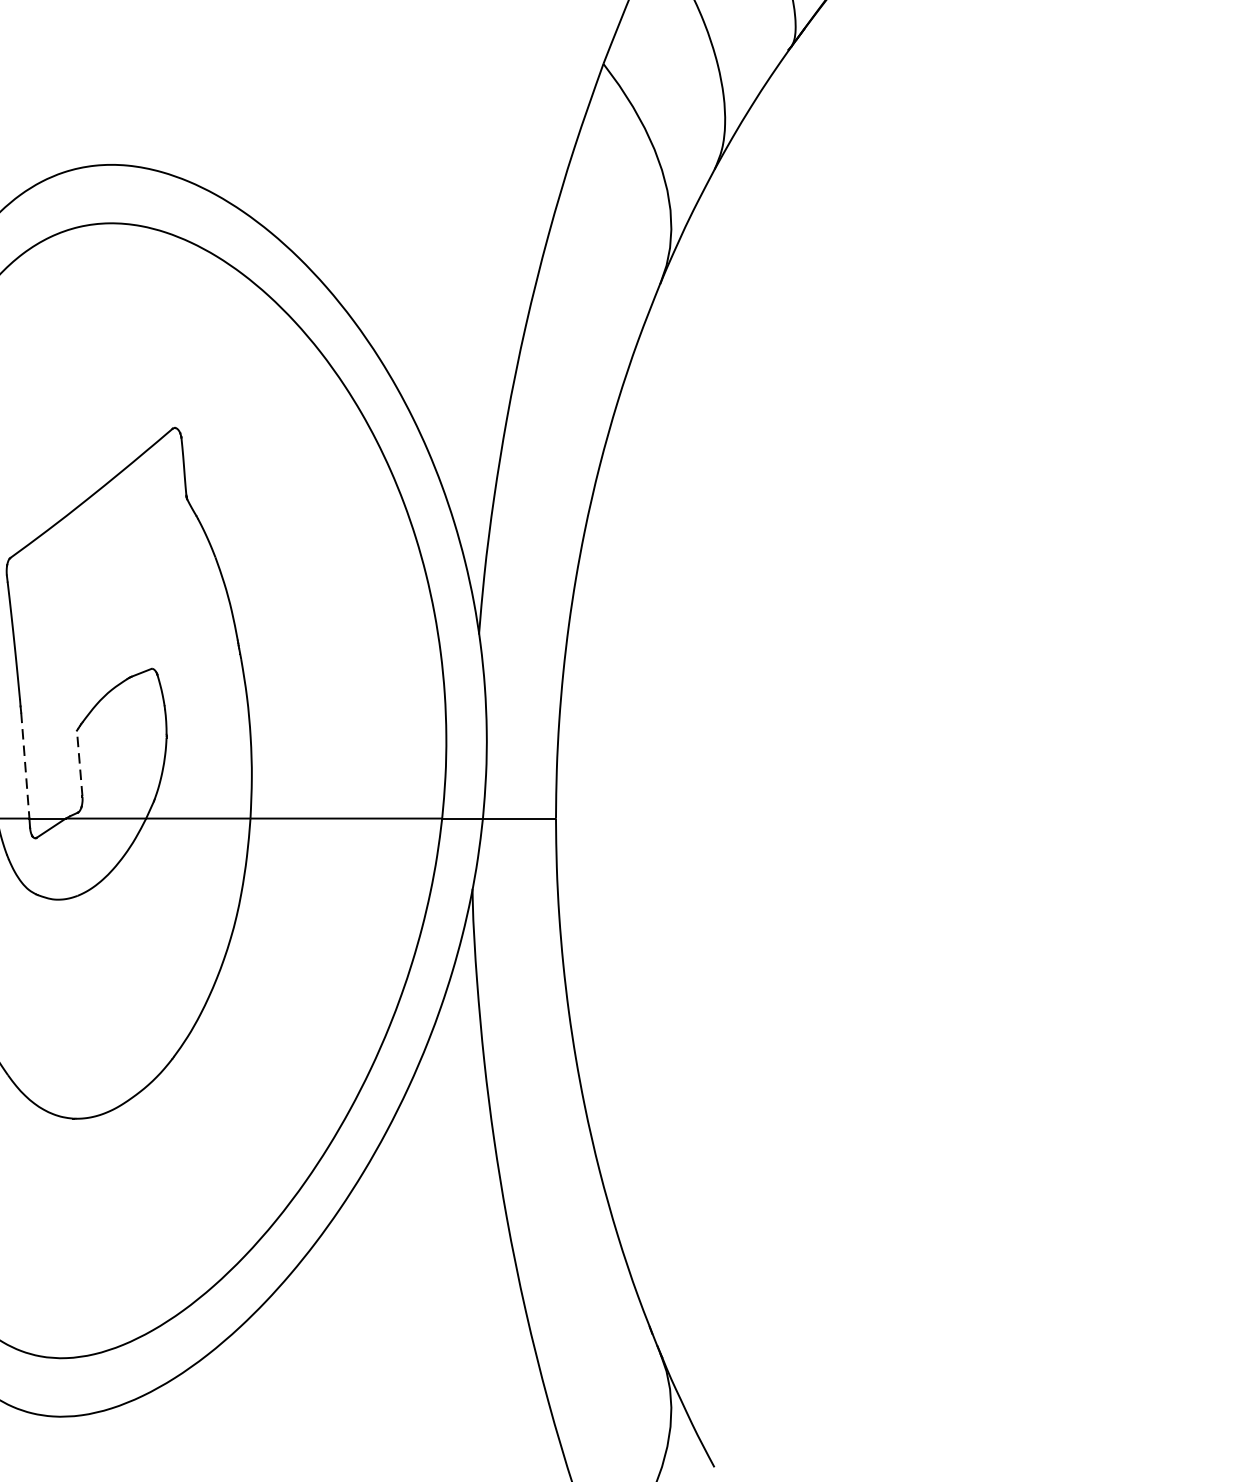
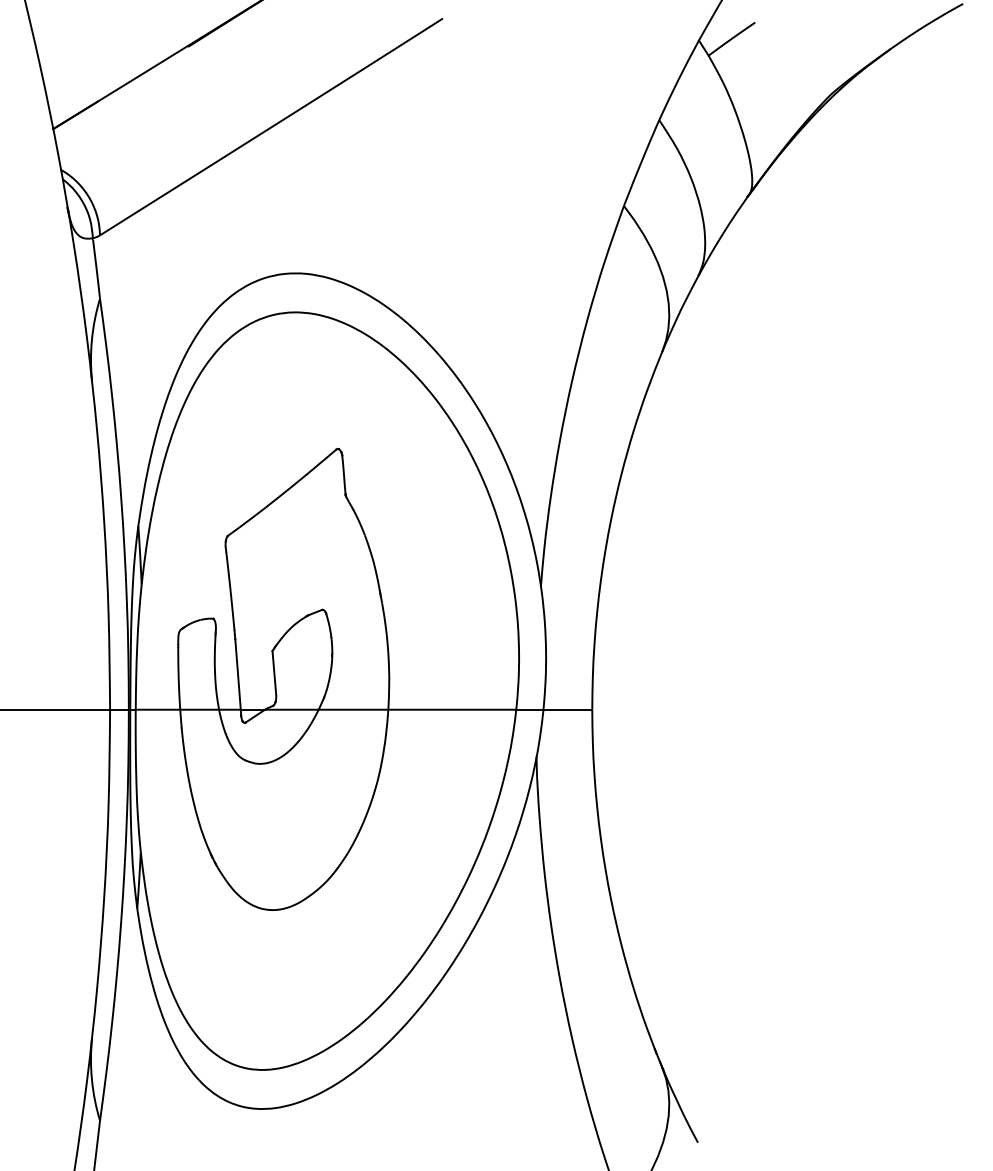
line: (79, 762) -> (274, 672), dashed -> solid
line: (26, 765) -> (238, 674), dashed -> solid

